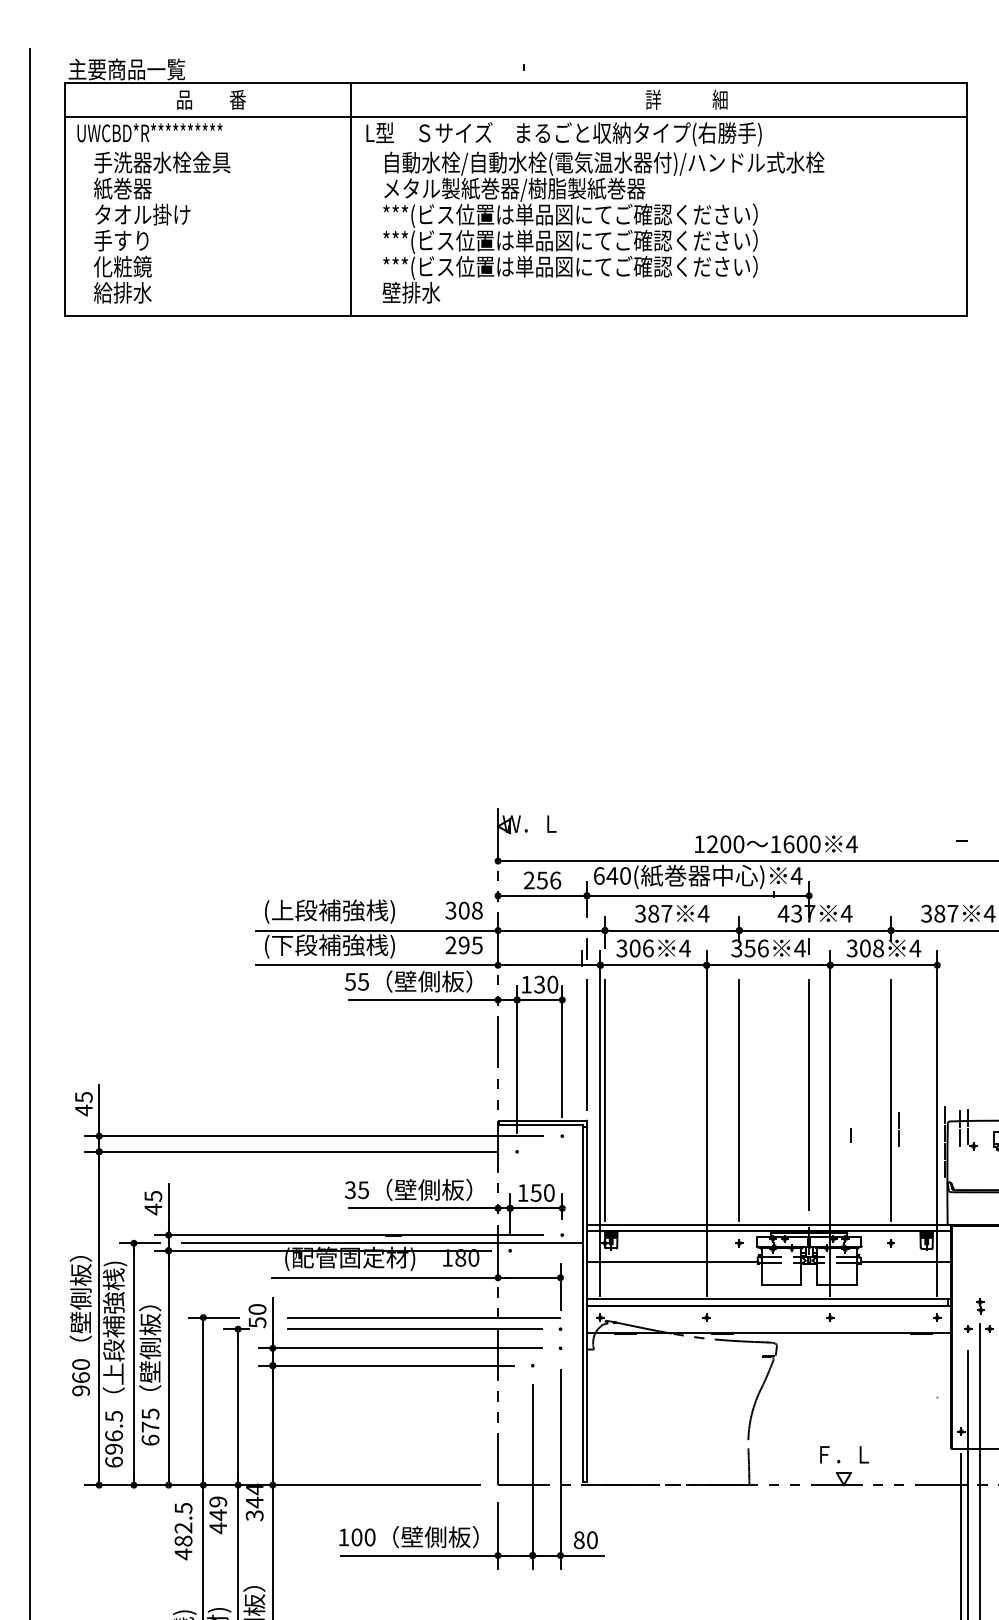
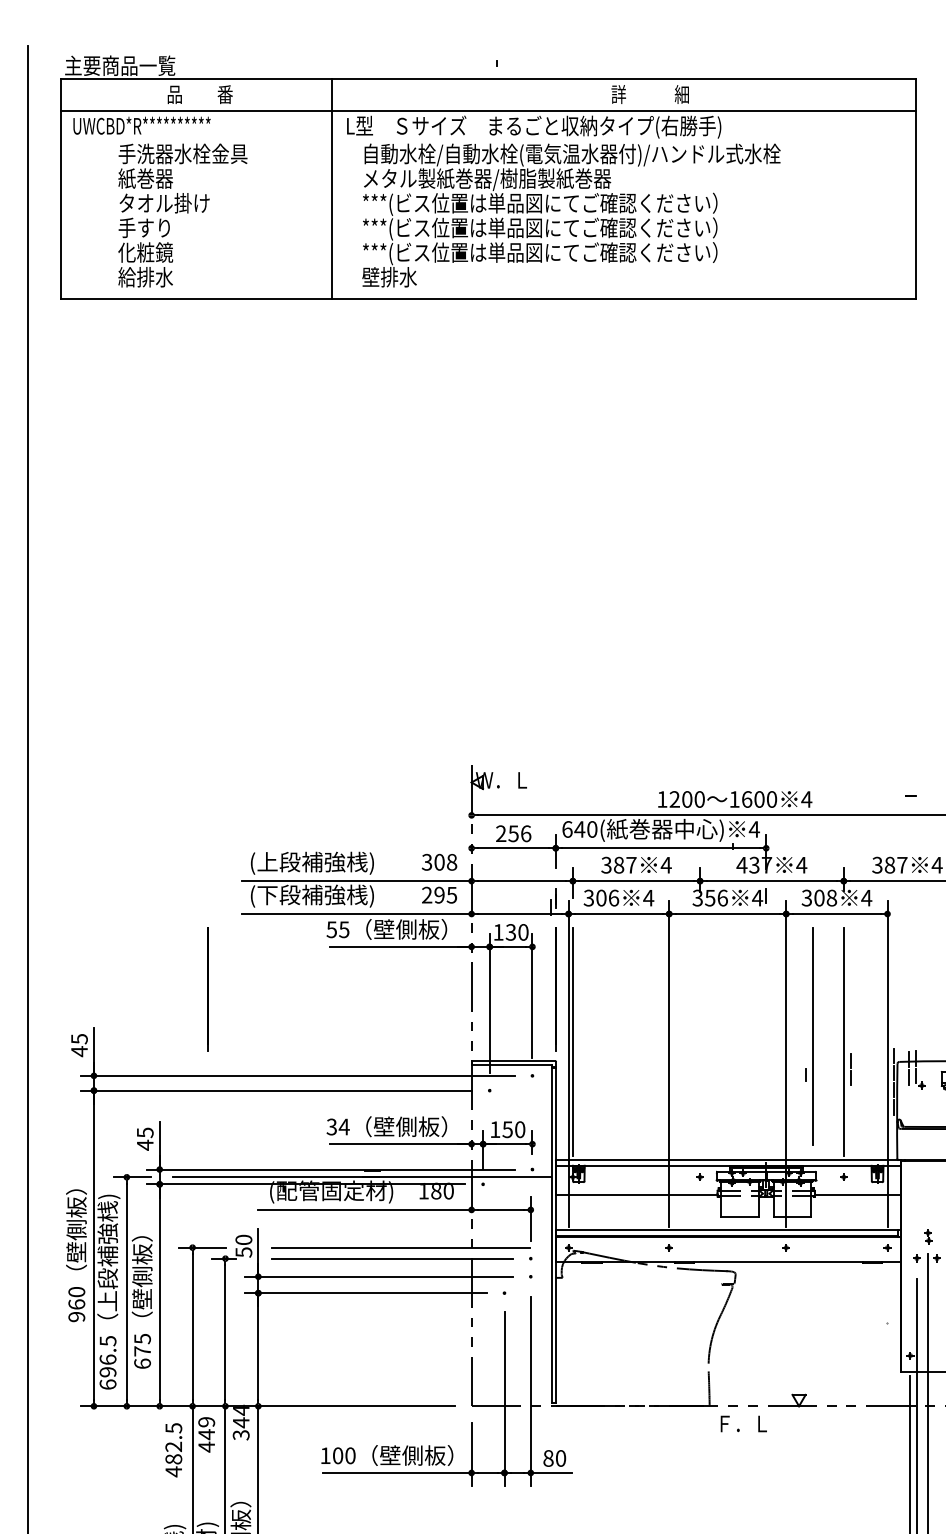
text: (162, 227) -> (183, 215), moved
line: (219, 1044) -> (207, 989), added
line: (808, 1094) -> (811, 1036), moved
line: (739, 1100) -> (700, 1042), removed
text: (363, 1190) -> (344, 1127), 35 -> 34
text: (844, 1454) -> (743, 1423), moved

